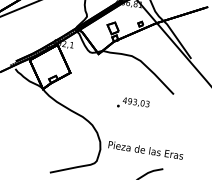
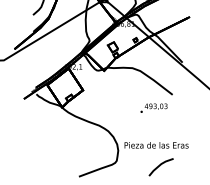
text: (132, 103) -> (153, 107), moved

